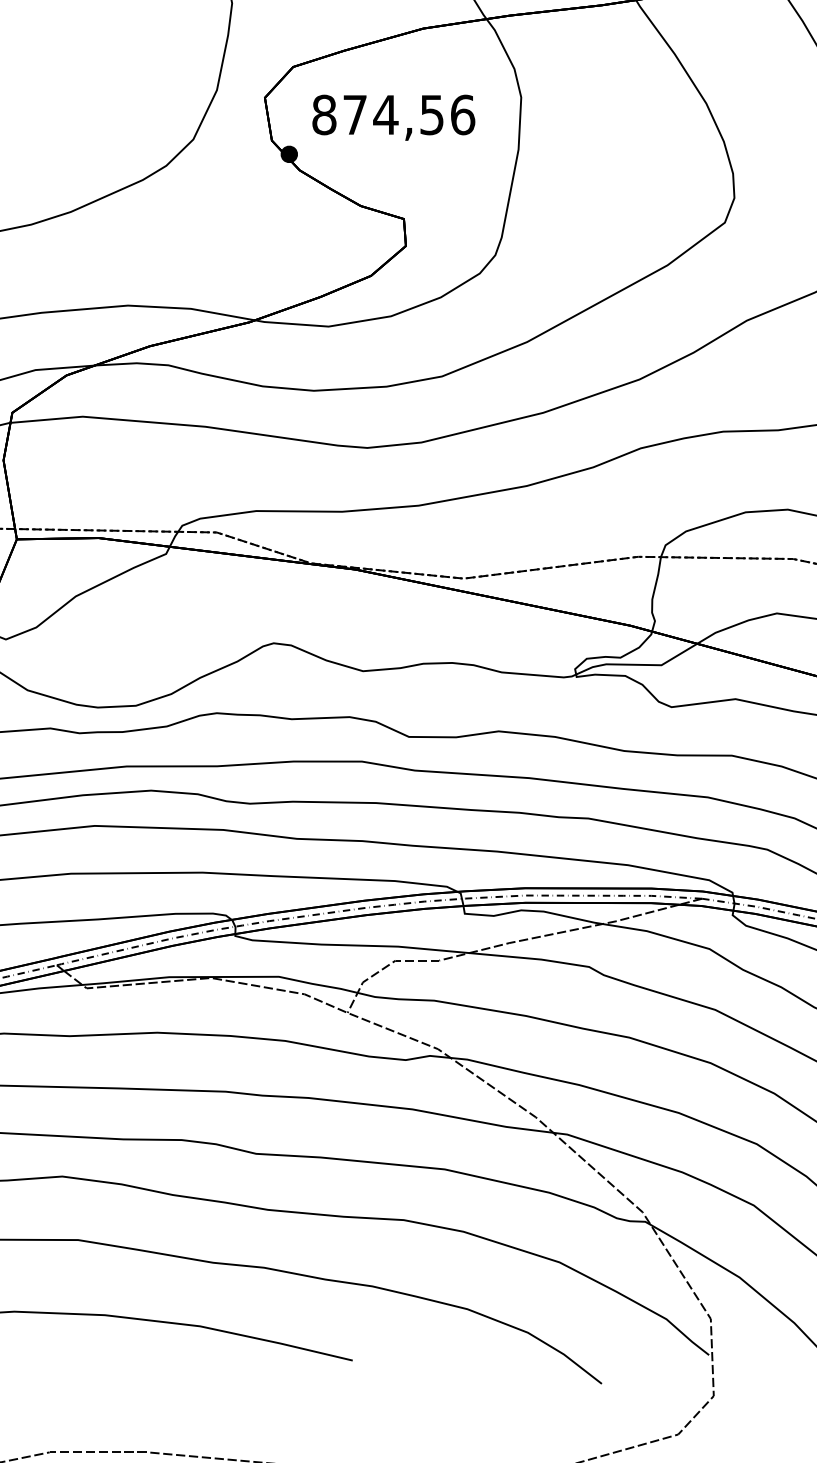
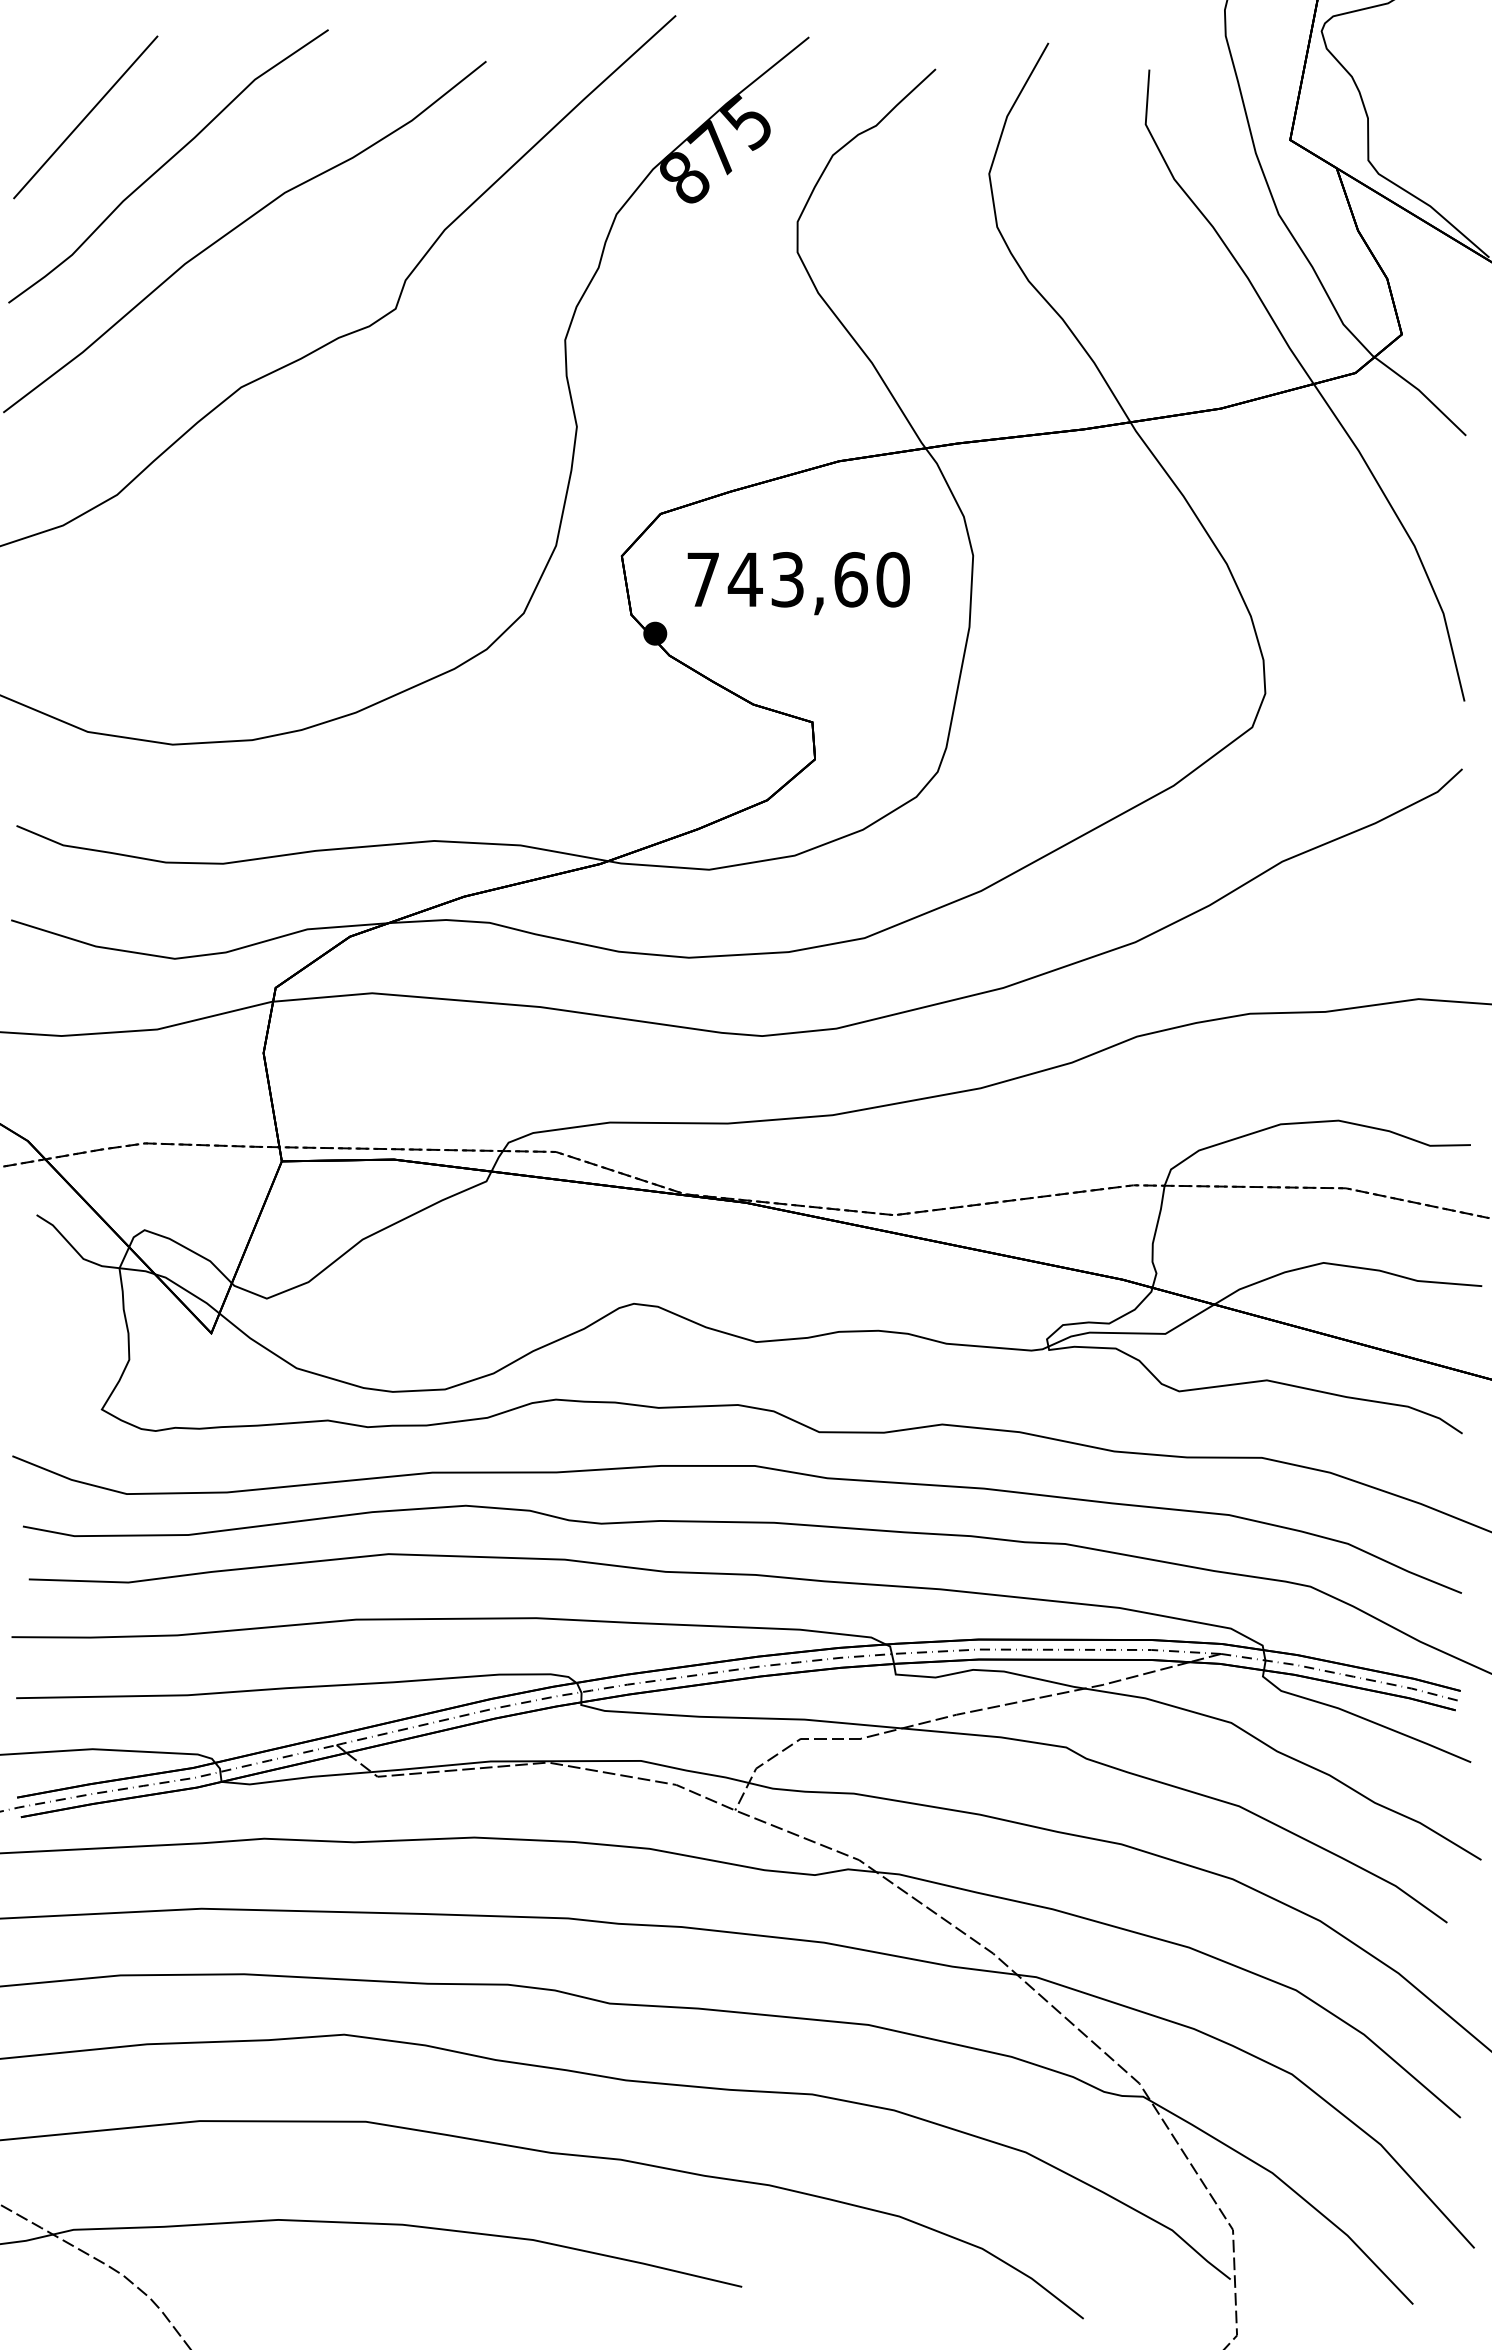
text: (393, 114) -> (798, 579), 874,56 -> 743,60

